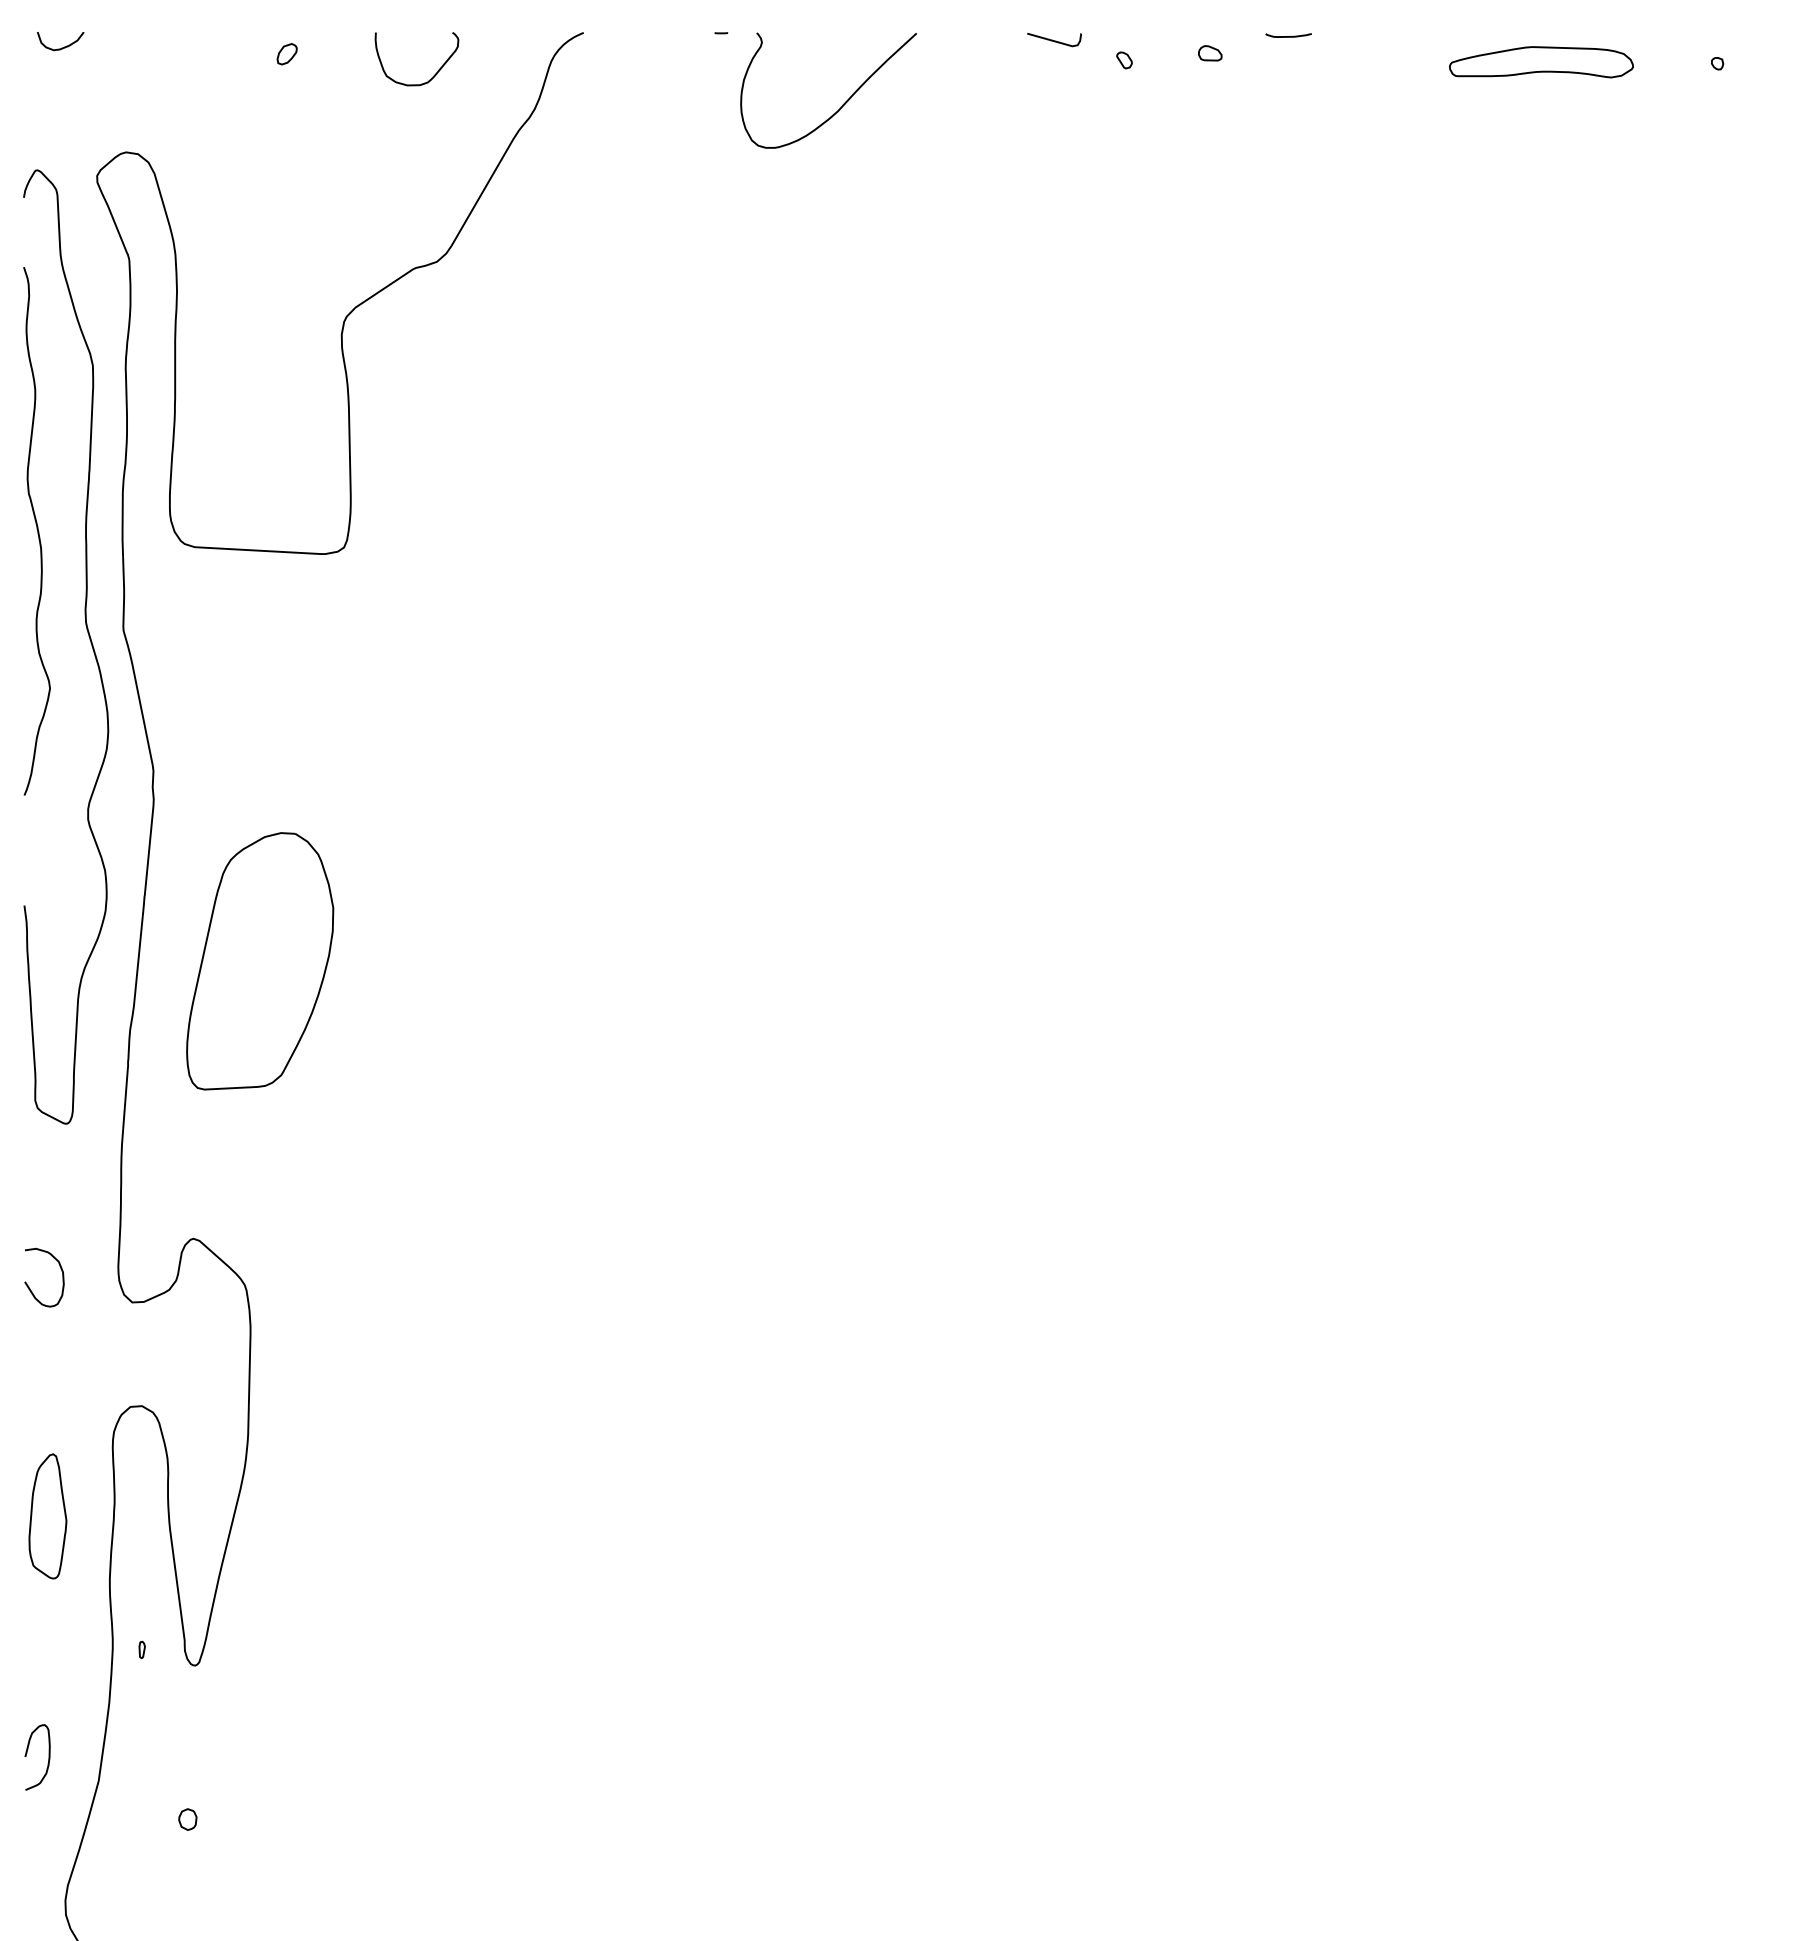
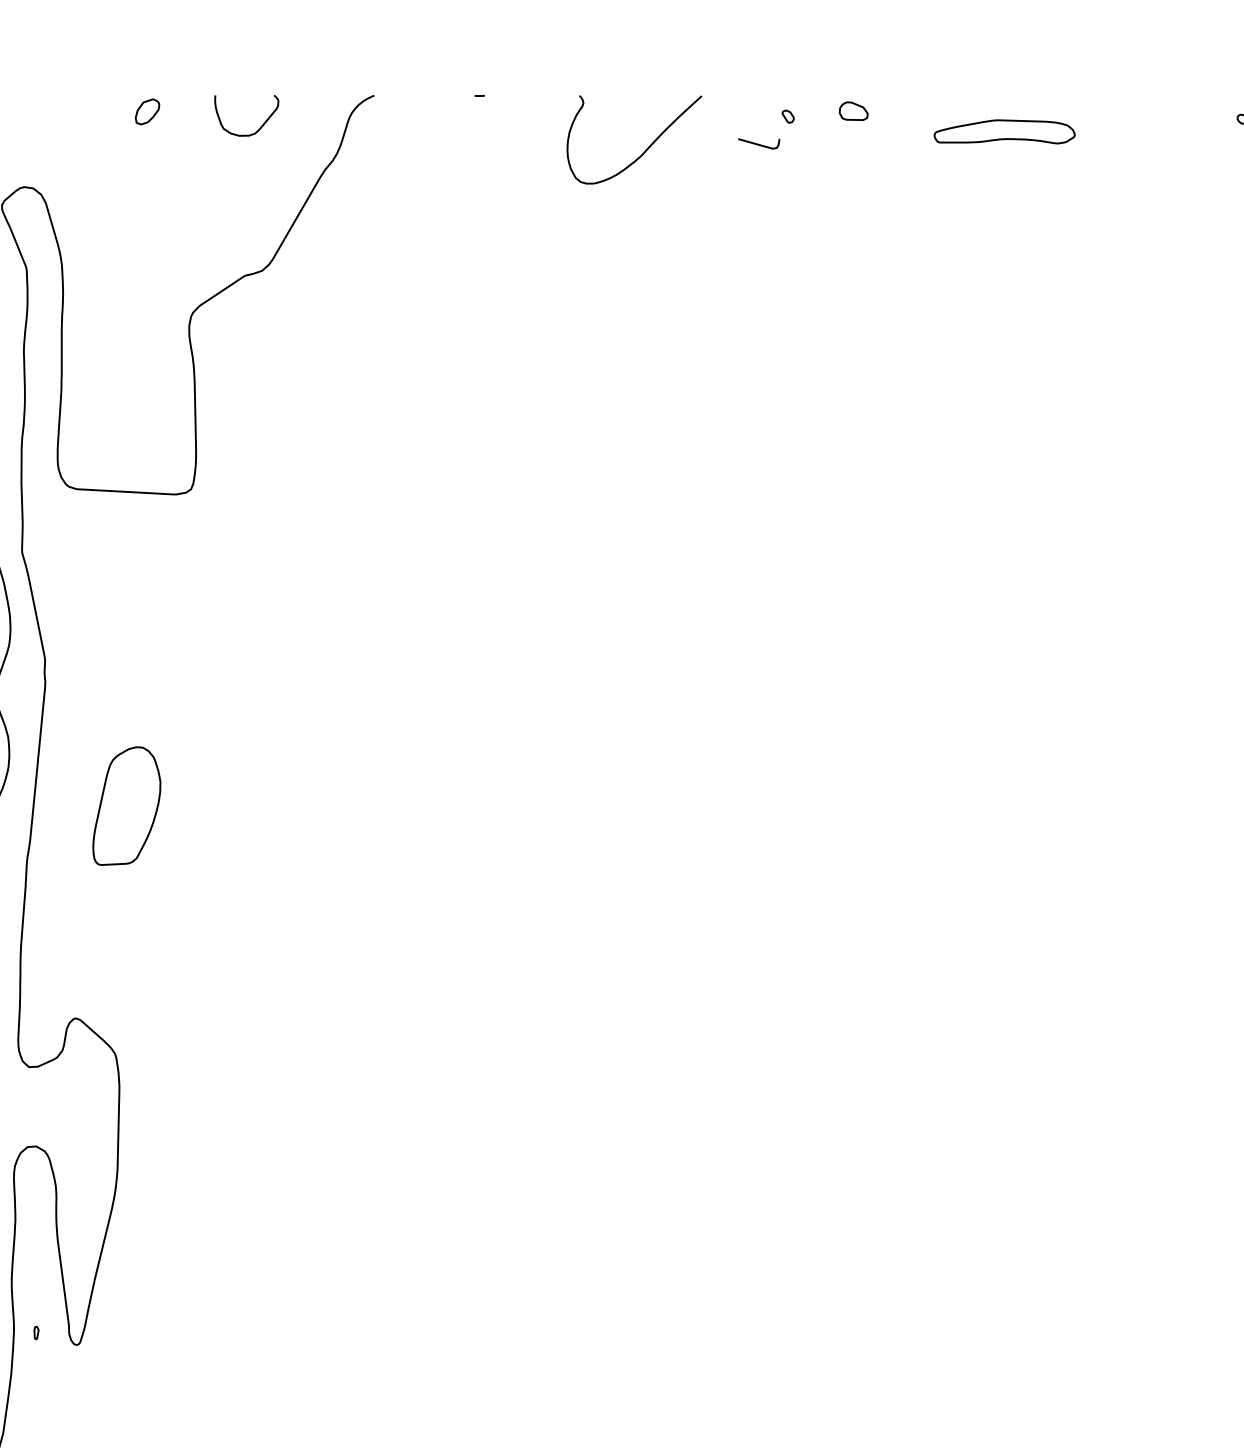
curve: (1288, 36) -> (913, 98), removed
curve: (1054, 40) -> (759, 144), moved
part: (1210, 53) -> (853, 111), size x1.6
part: (286, 54) -> (146, 112), size x1.6
part: (1541, 62) -> (1004, 132), moved
curve: (842, 104) -> (645, 150), moved
part: (260, 961) -> (127, 806), size x0.6

